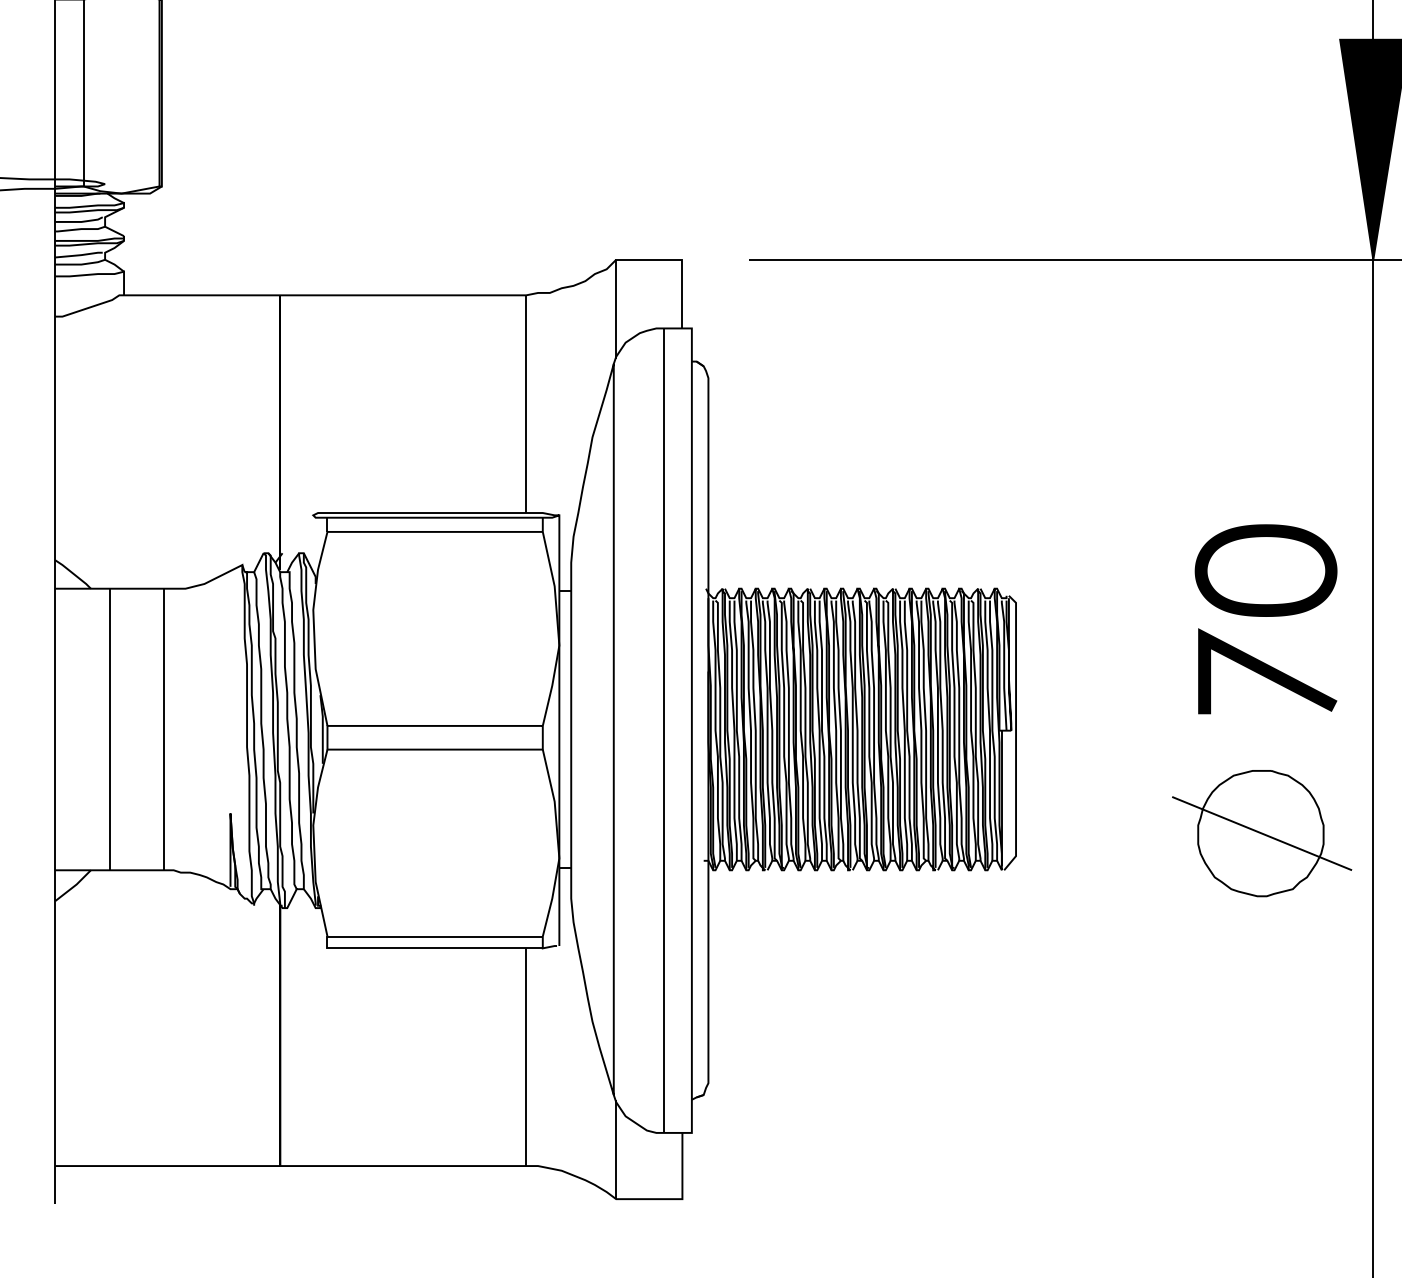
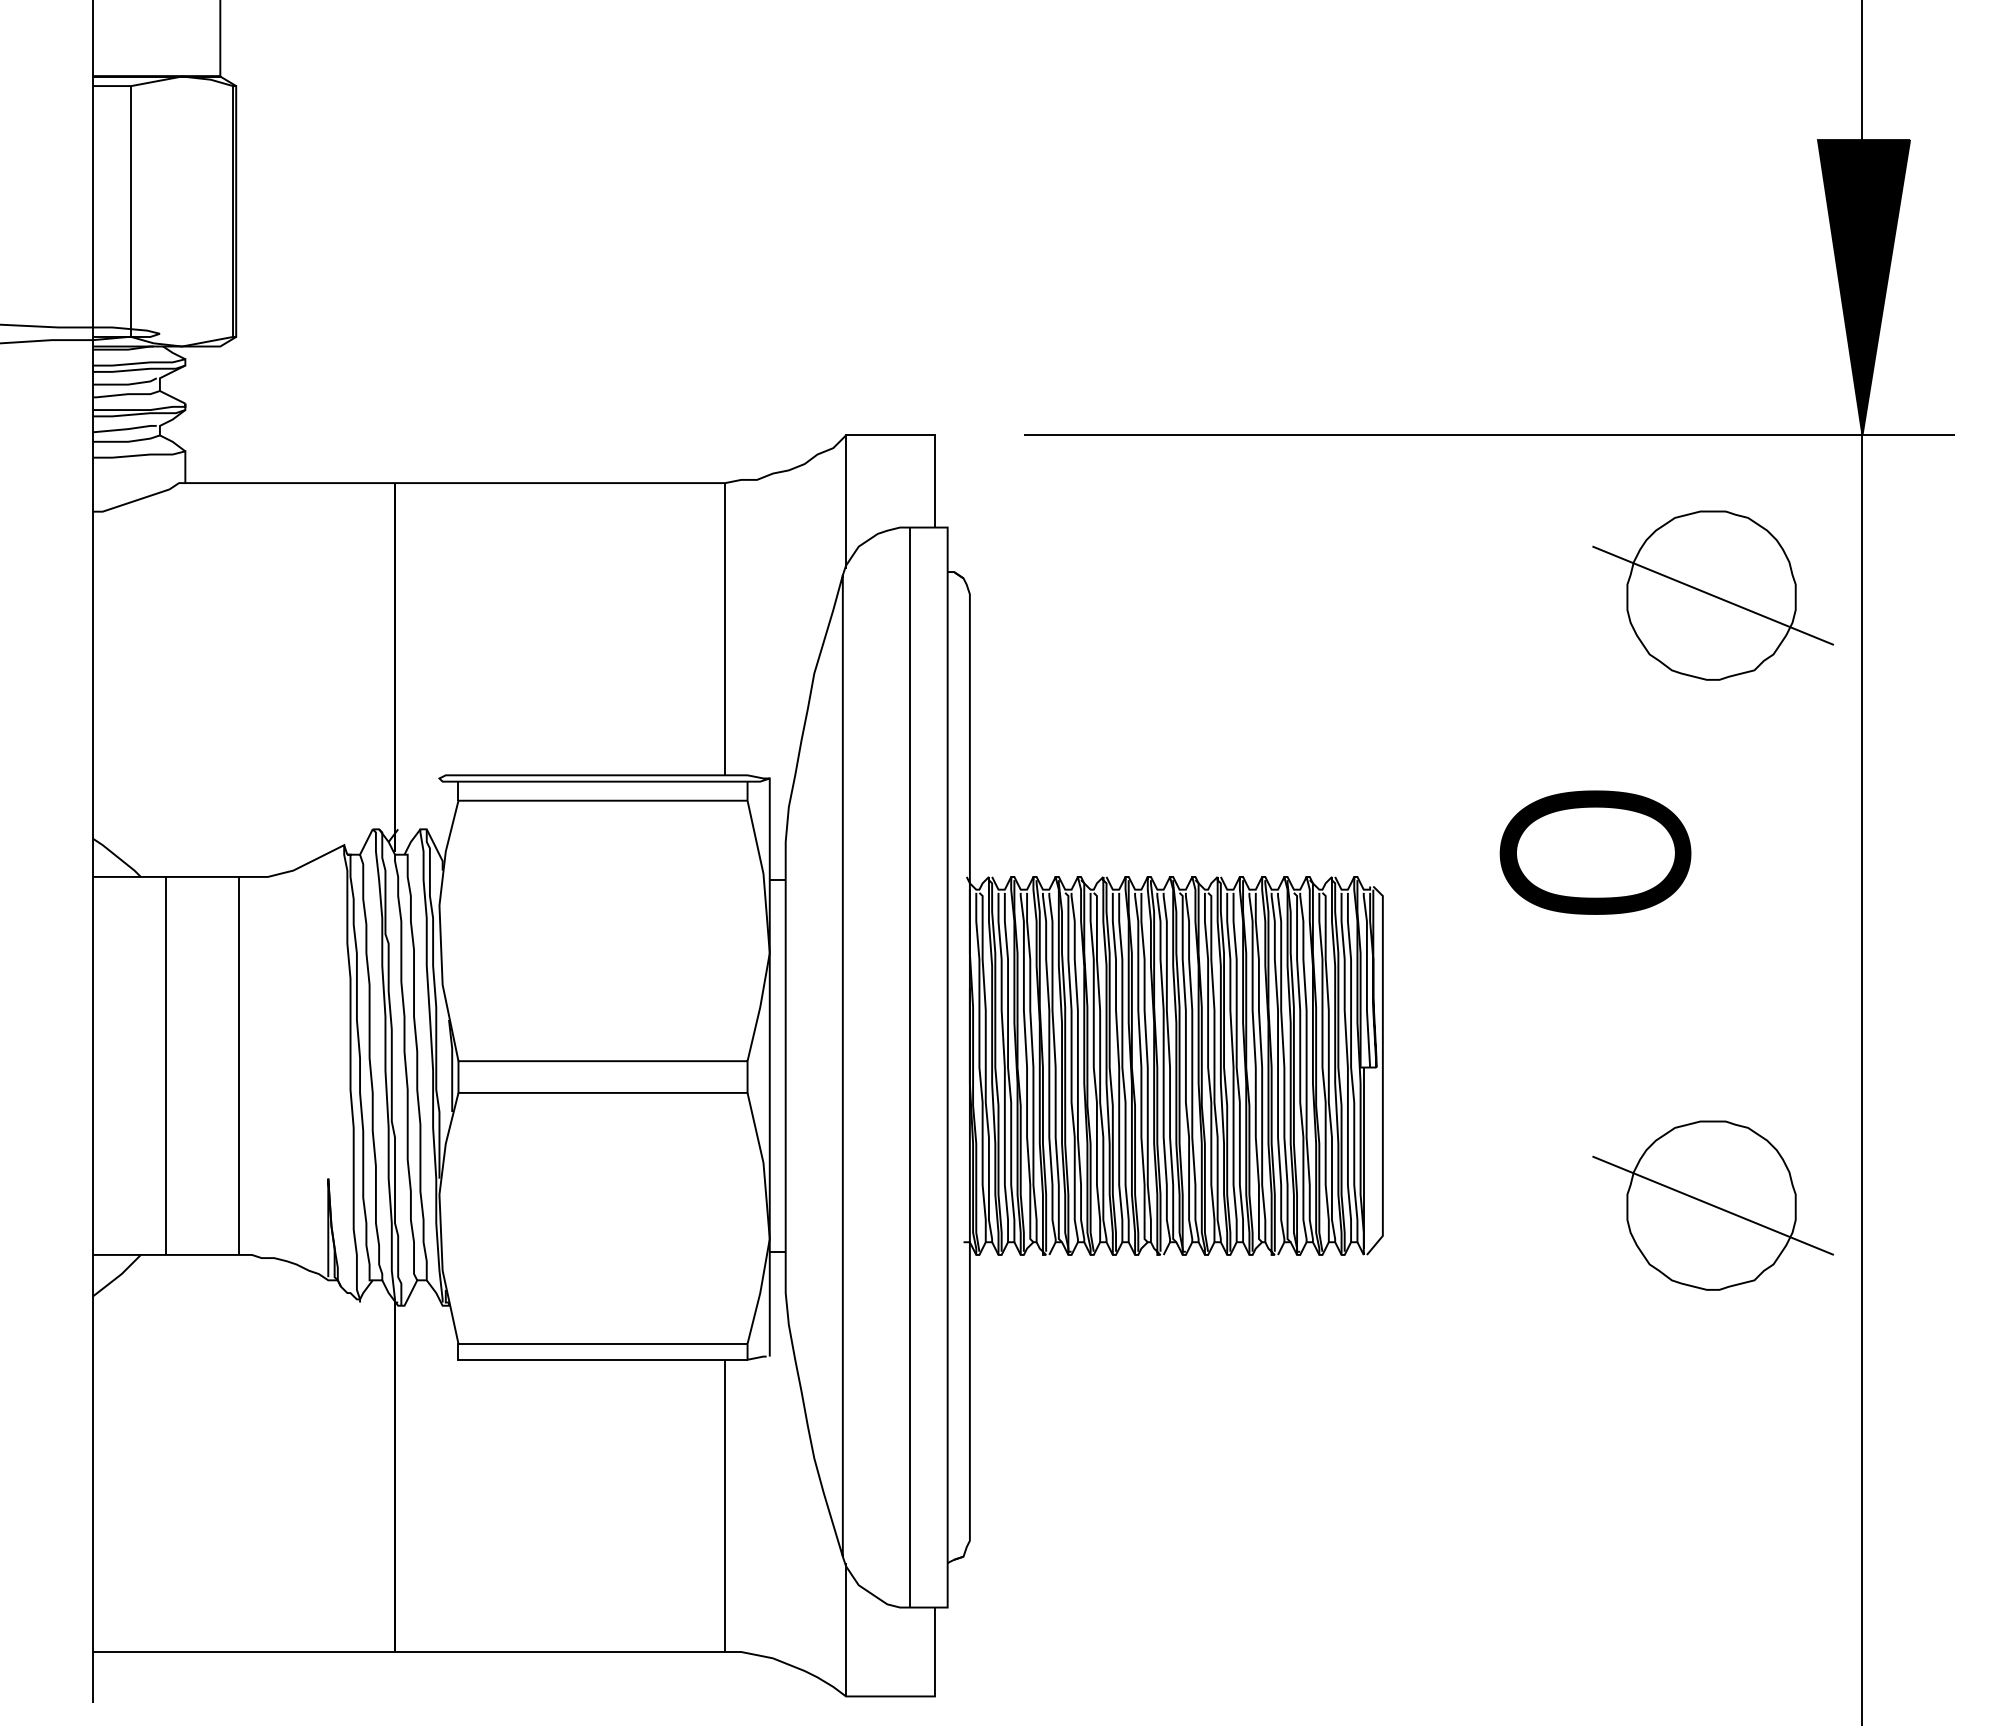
part: (1261, 379) -> (1712, 595), added
part: (1266, 570) -> (1595, 852), moved
part: (1267, 671) -> (1720, 987), removed

